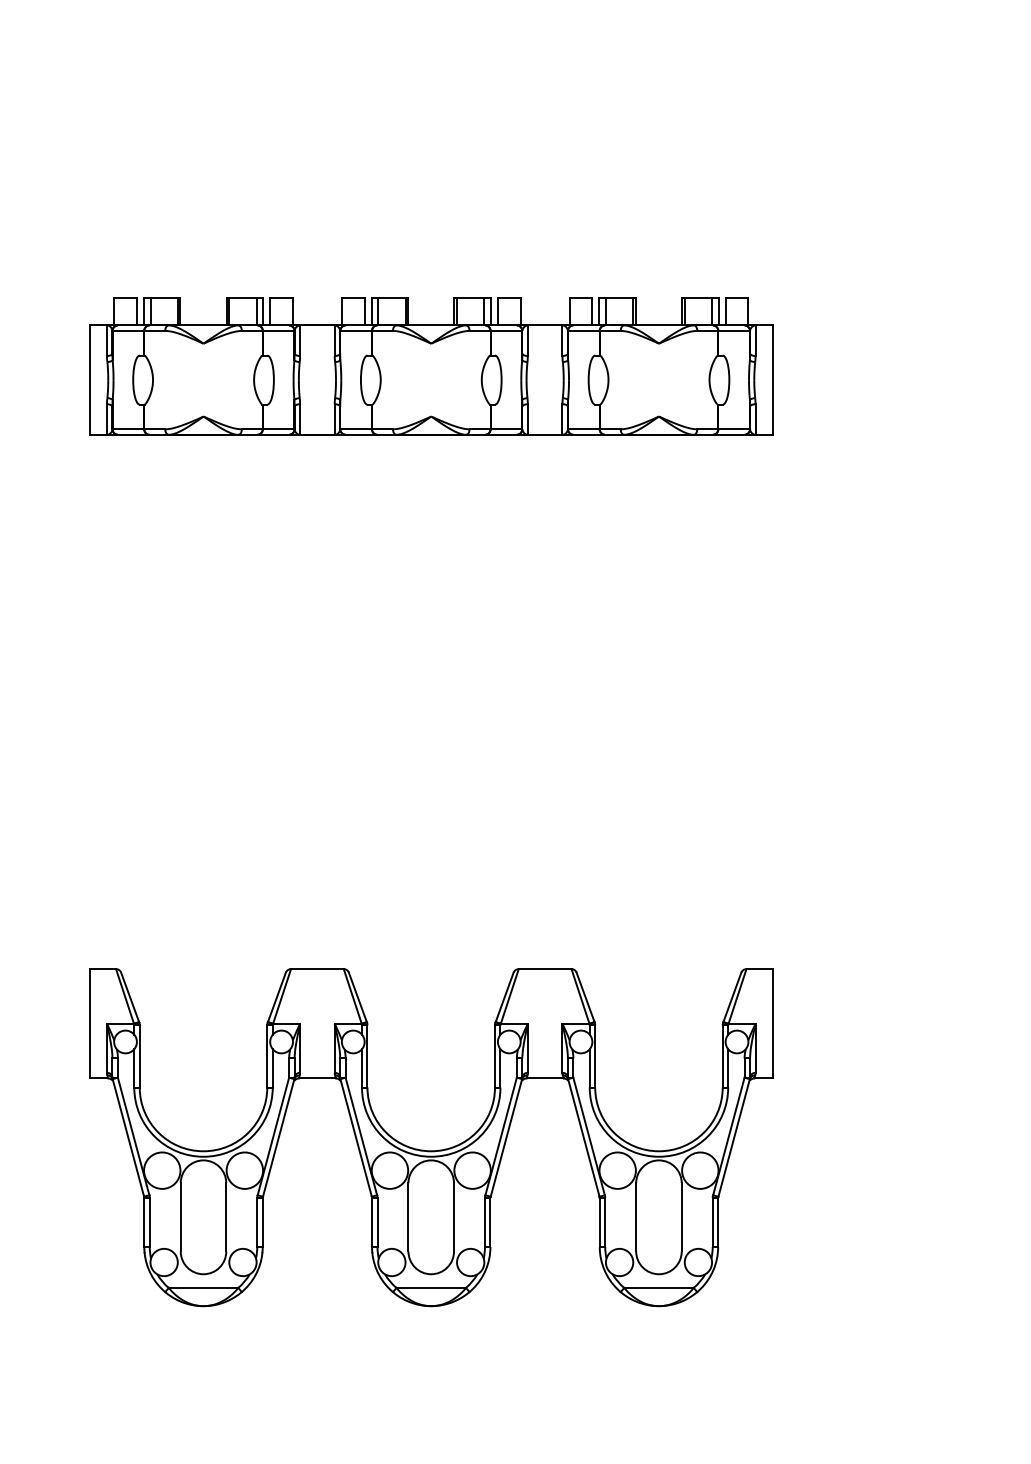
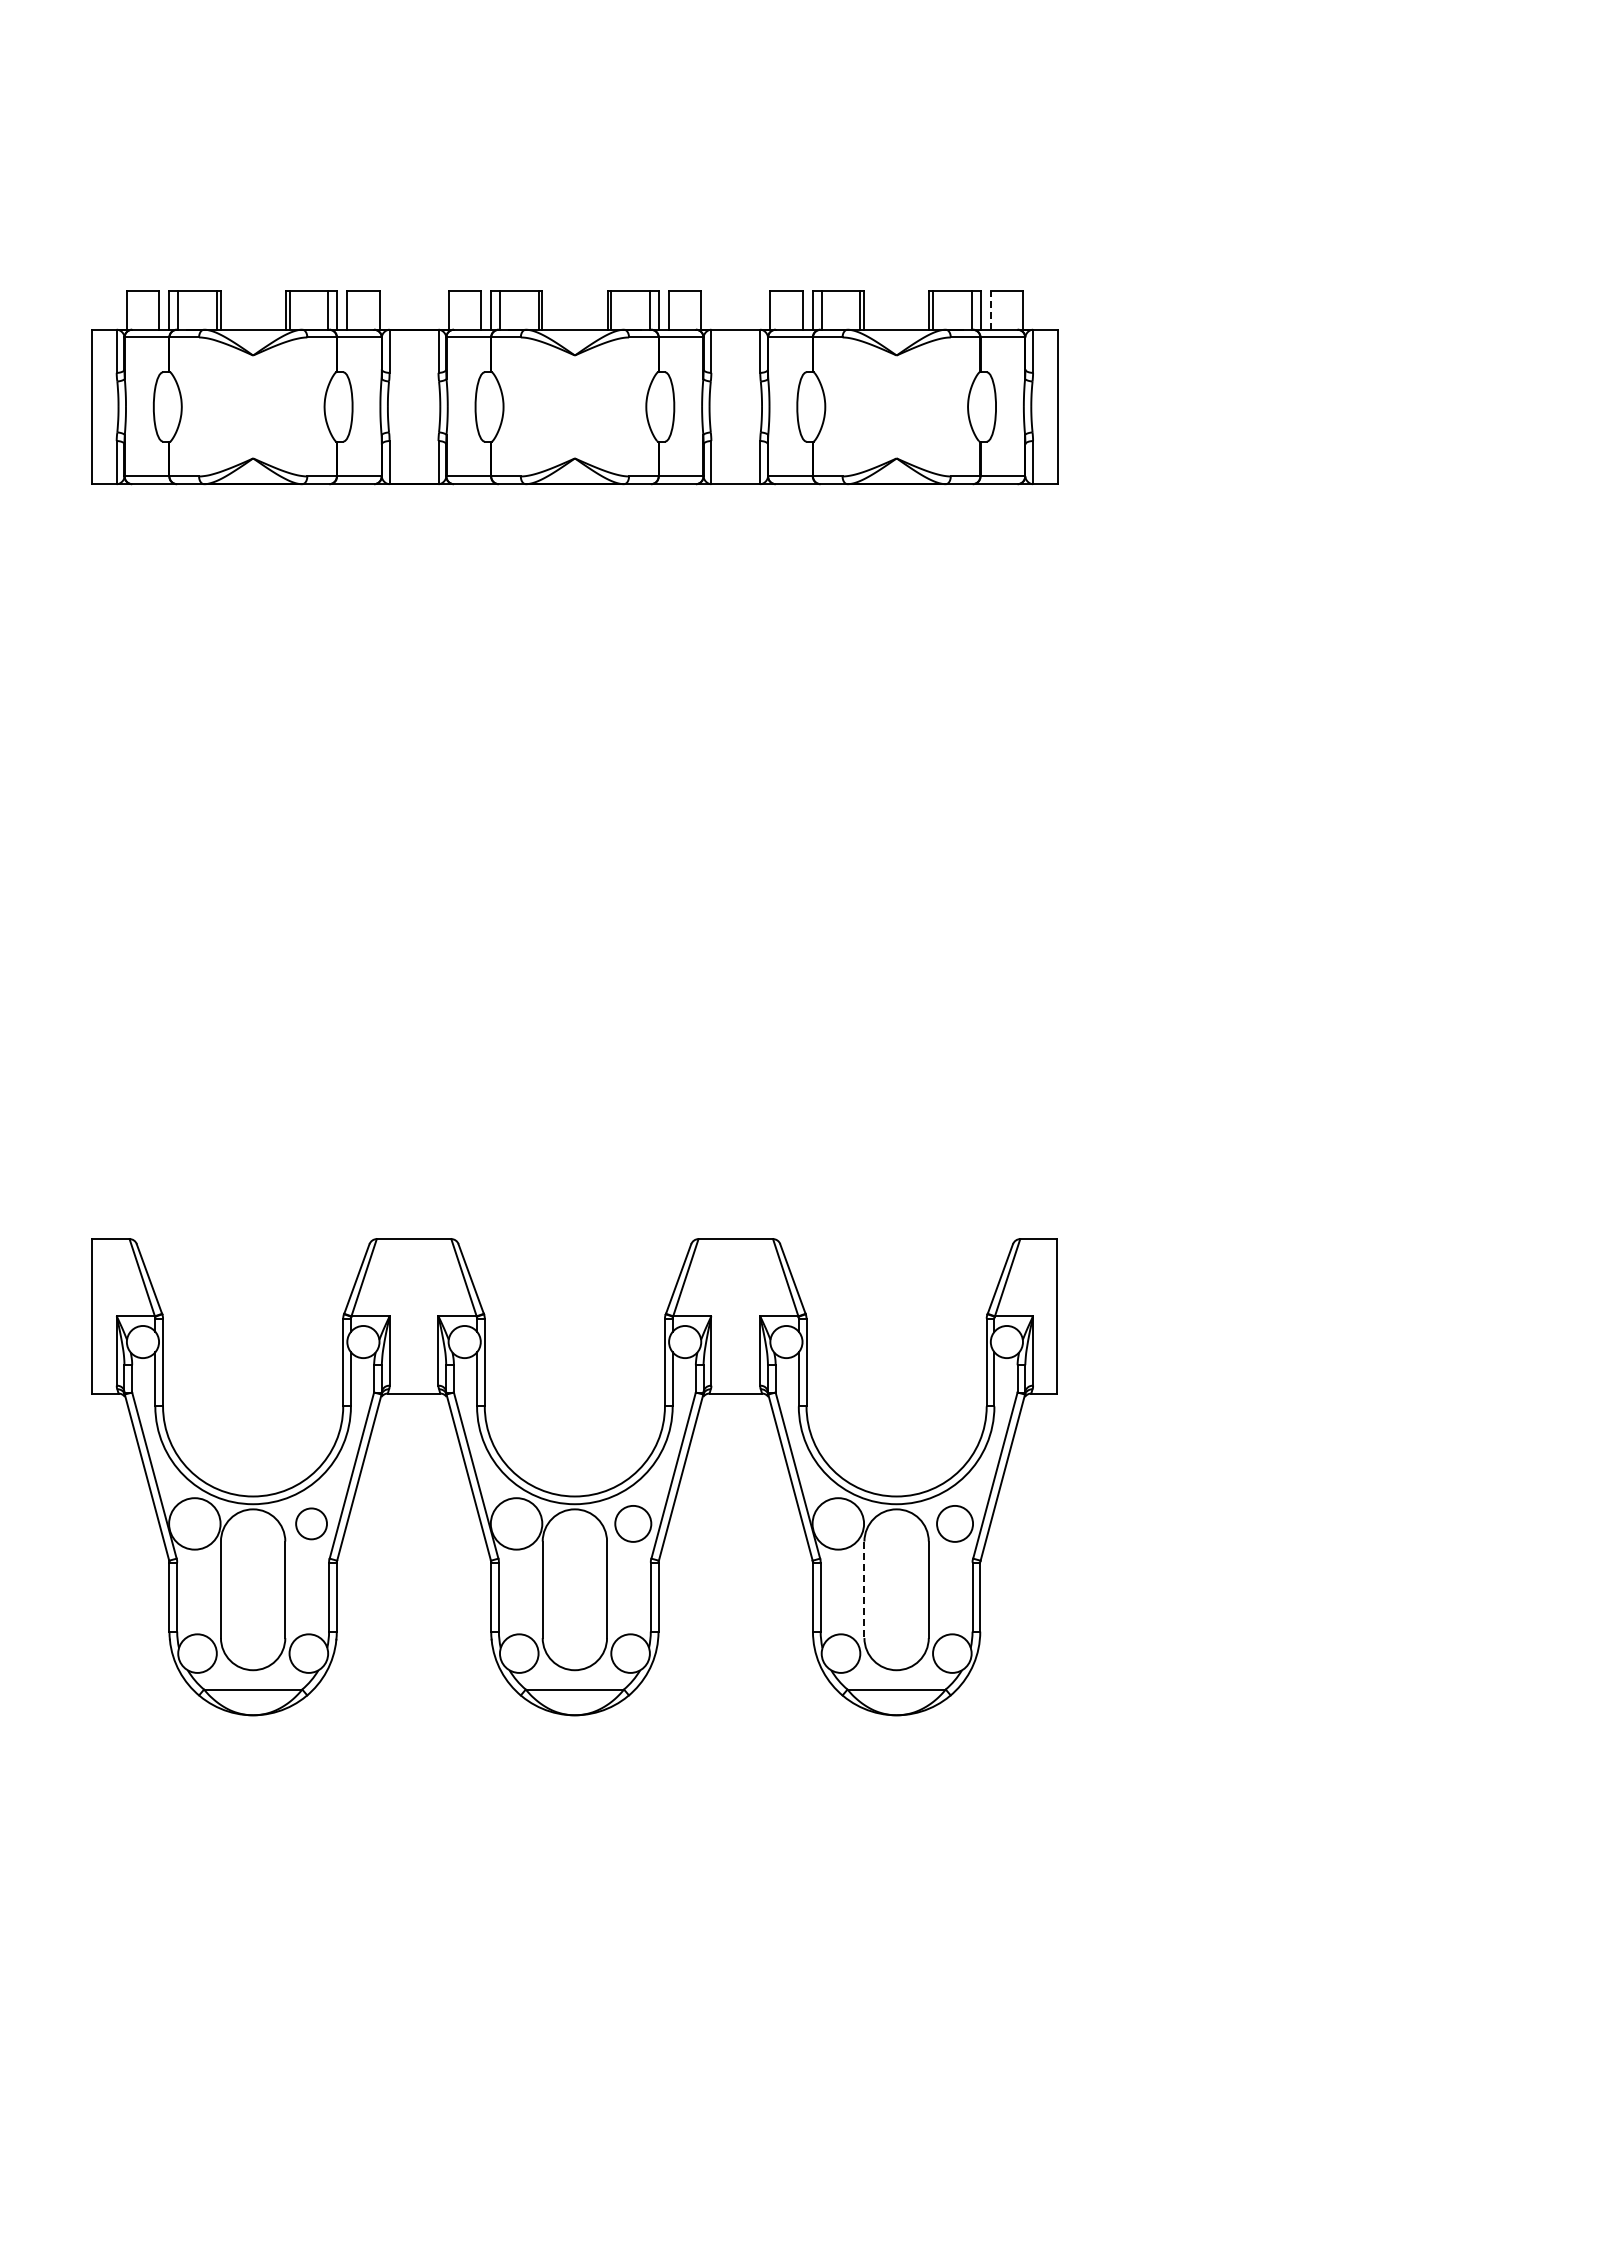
line: (725, 311) -> (990, 309), solid -> dashed
circle: (244, 1170) -> (311, 1523), size x0.6
circle: (472, 1170) -> (633, 1523), size x0.7
circle: (699, 1170) -> (954, 1523), size x0.7
line: (636, 1217) -> (864, 1590), solid -> dashed

